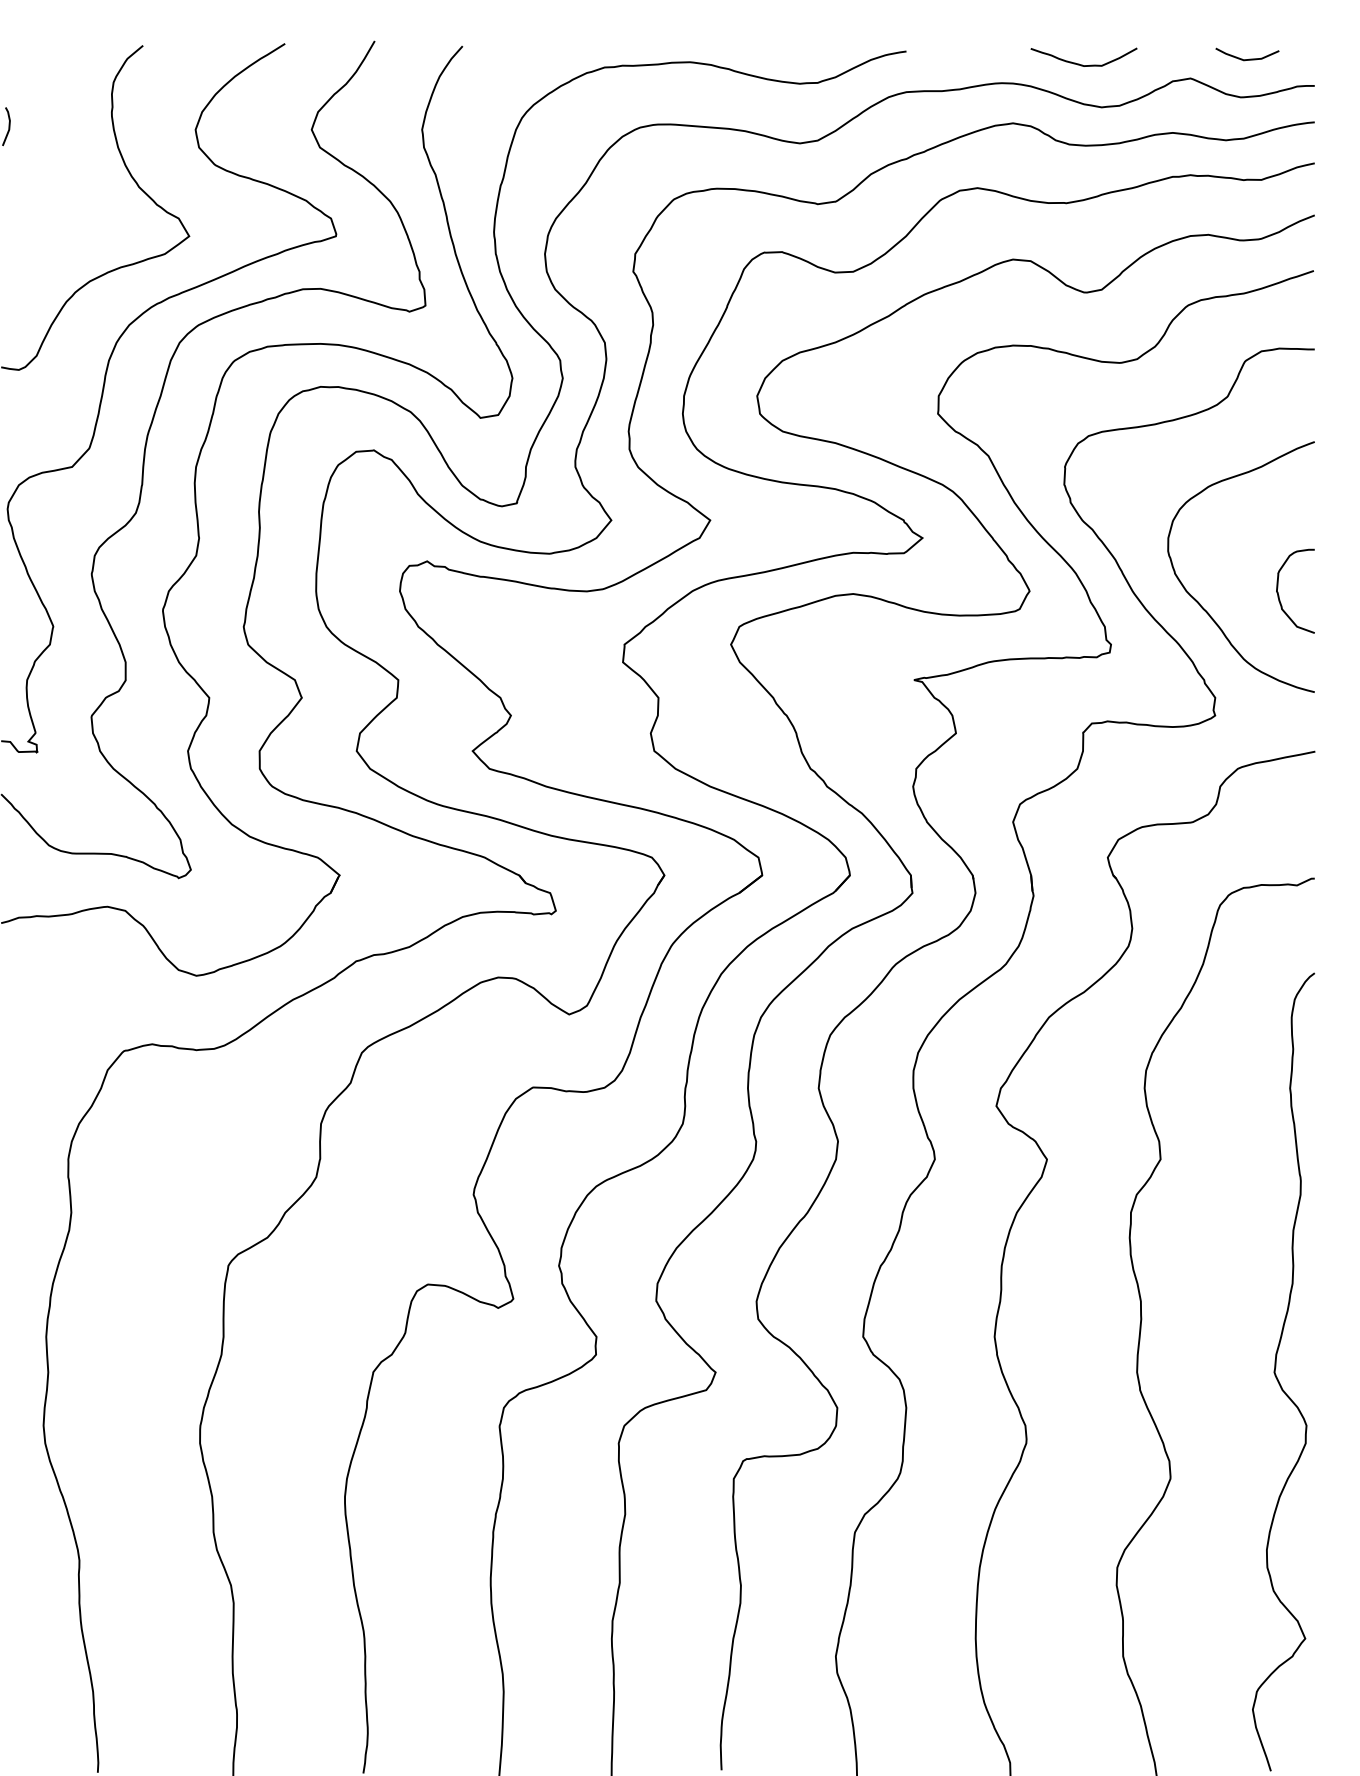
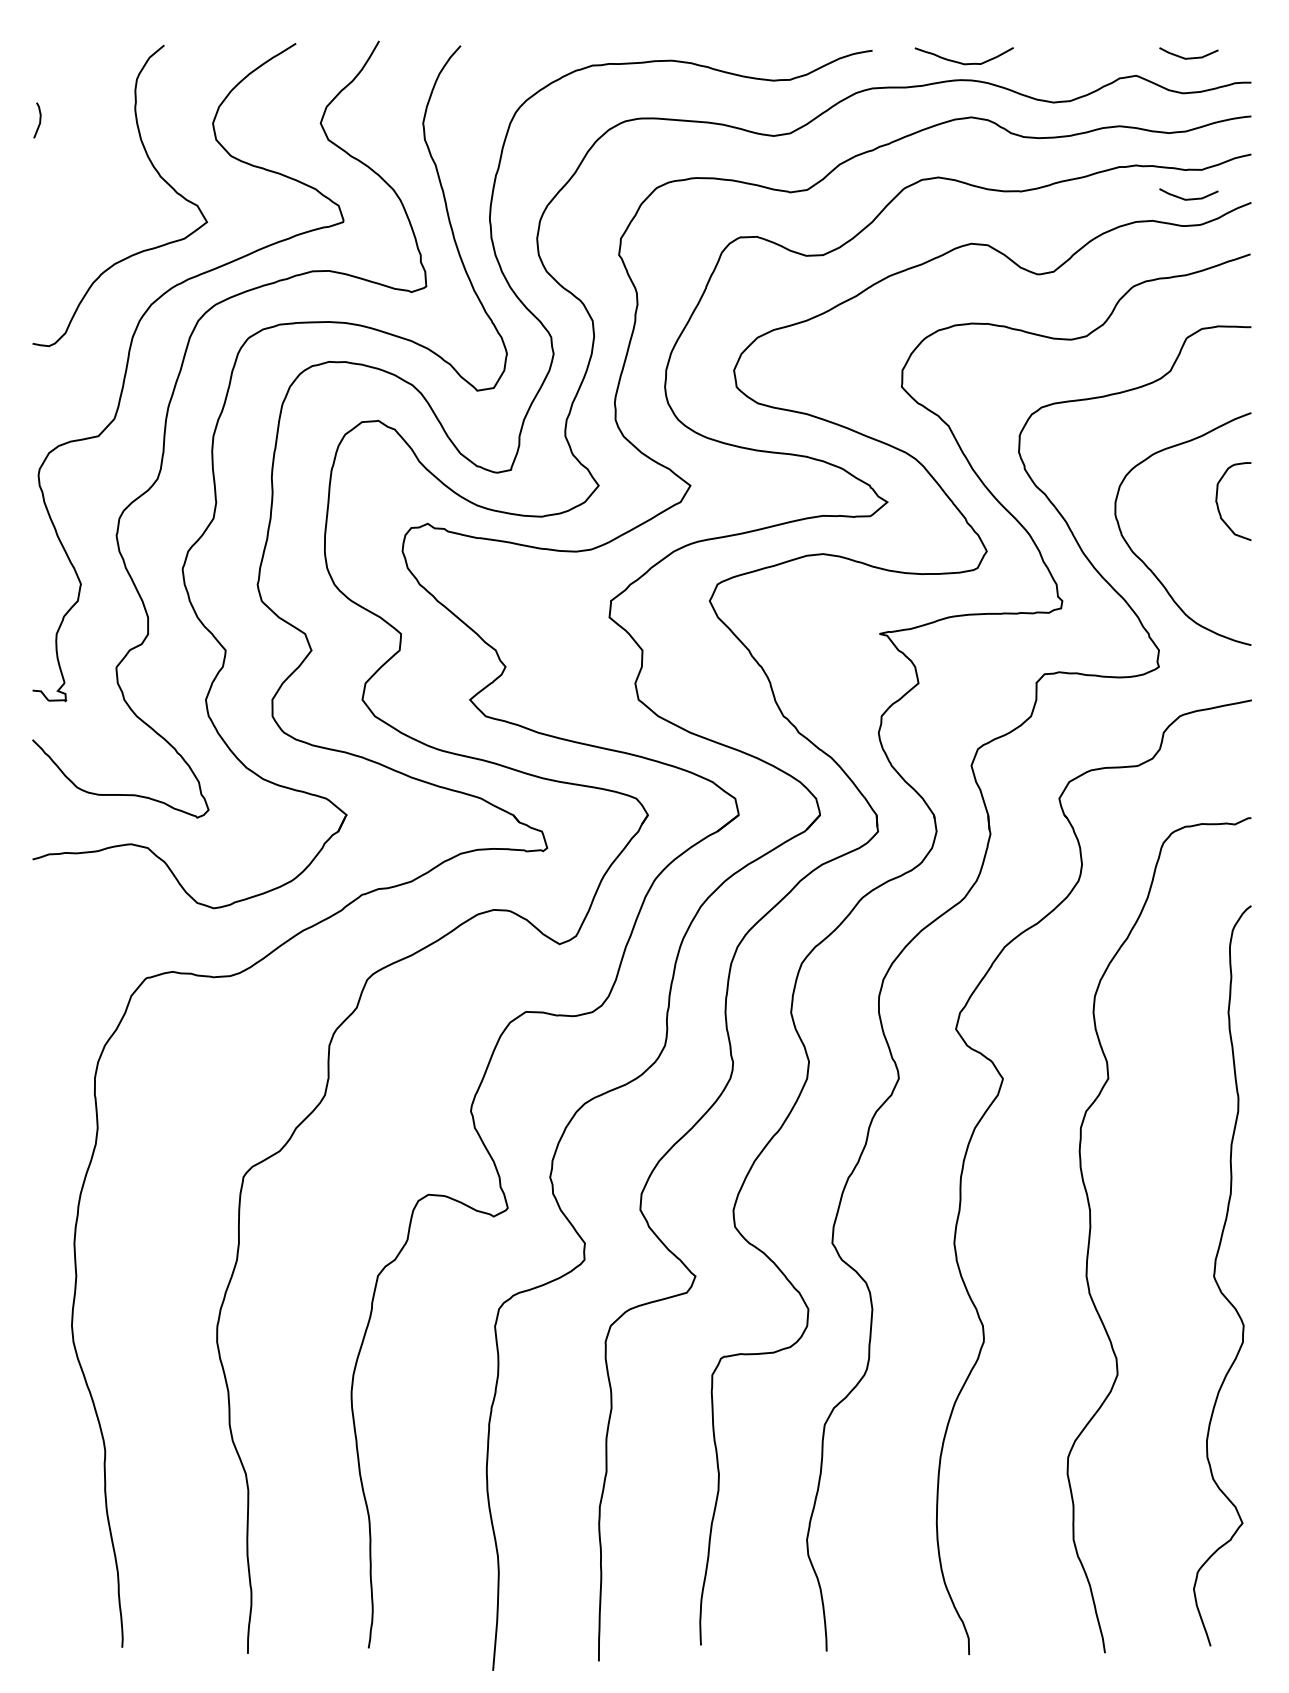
curve: (1082, 64) -> (962, 62), moved
line: (1247, 210) -> (1188, 198), added
curve: (1279, 594) -> (1218, 504), moved

